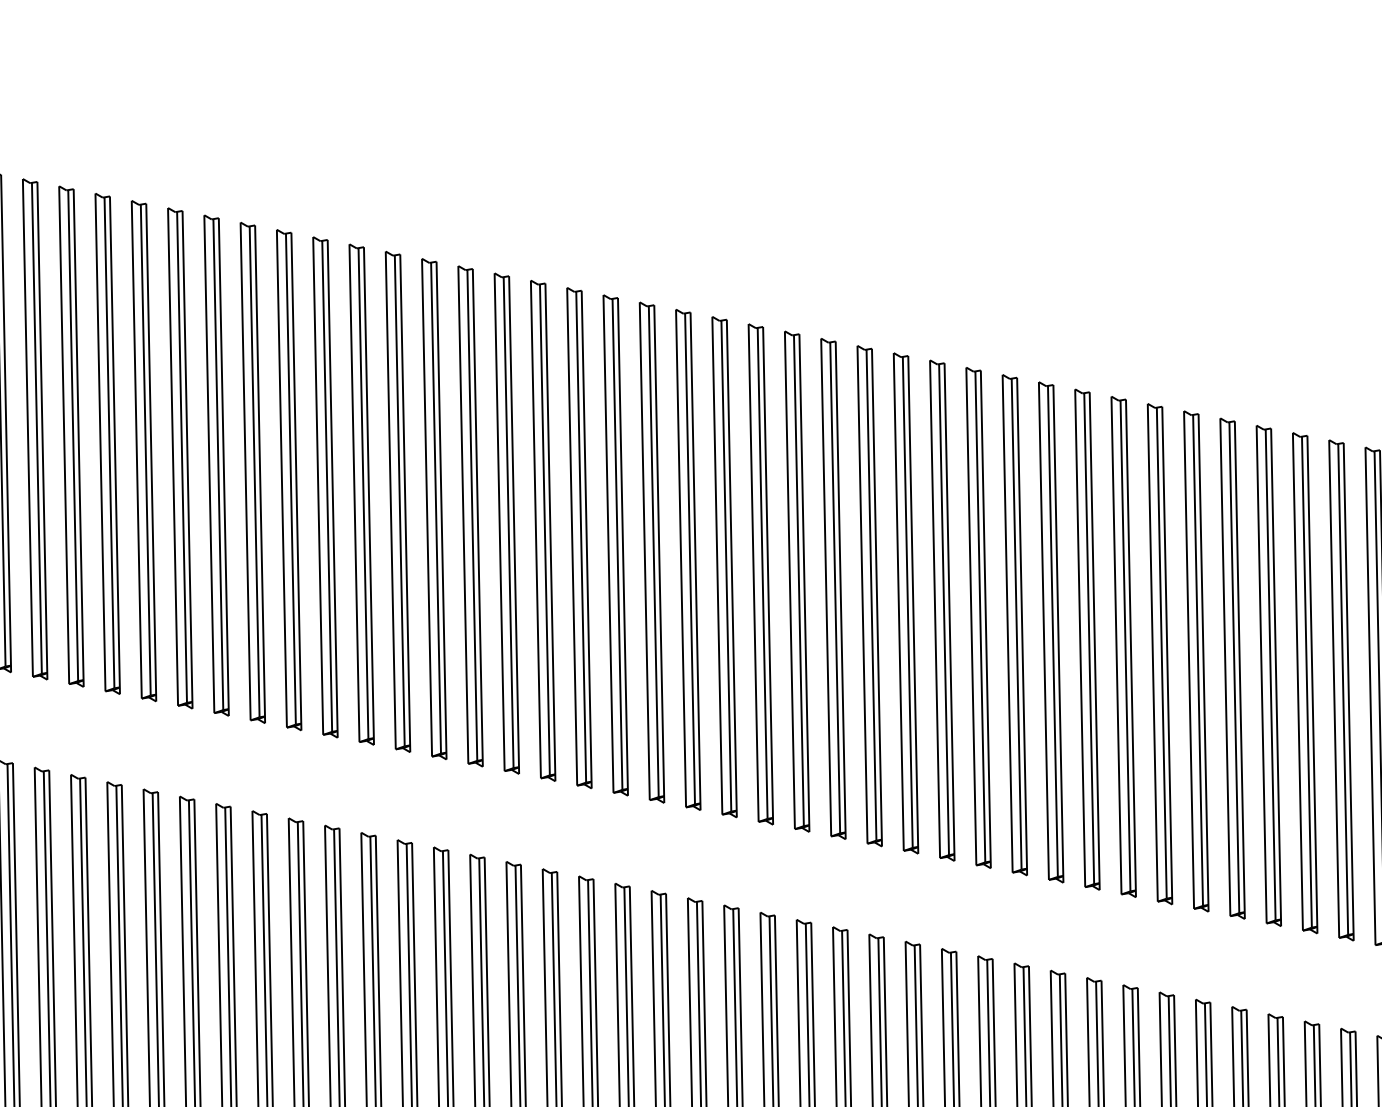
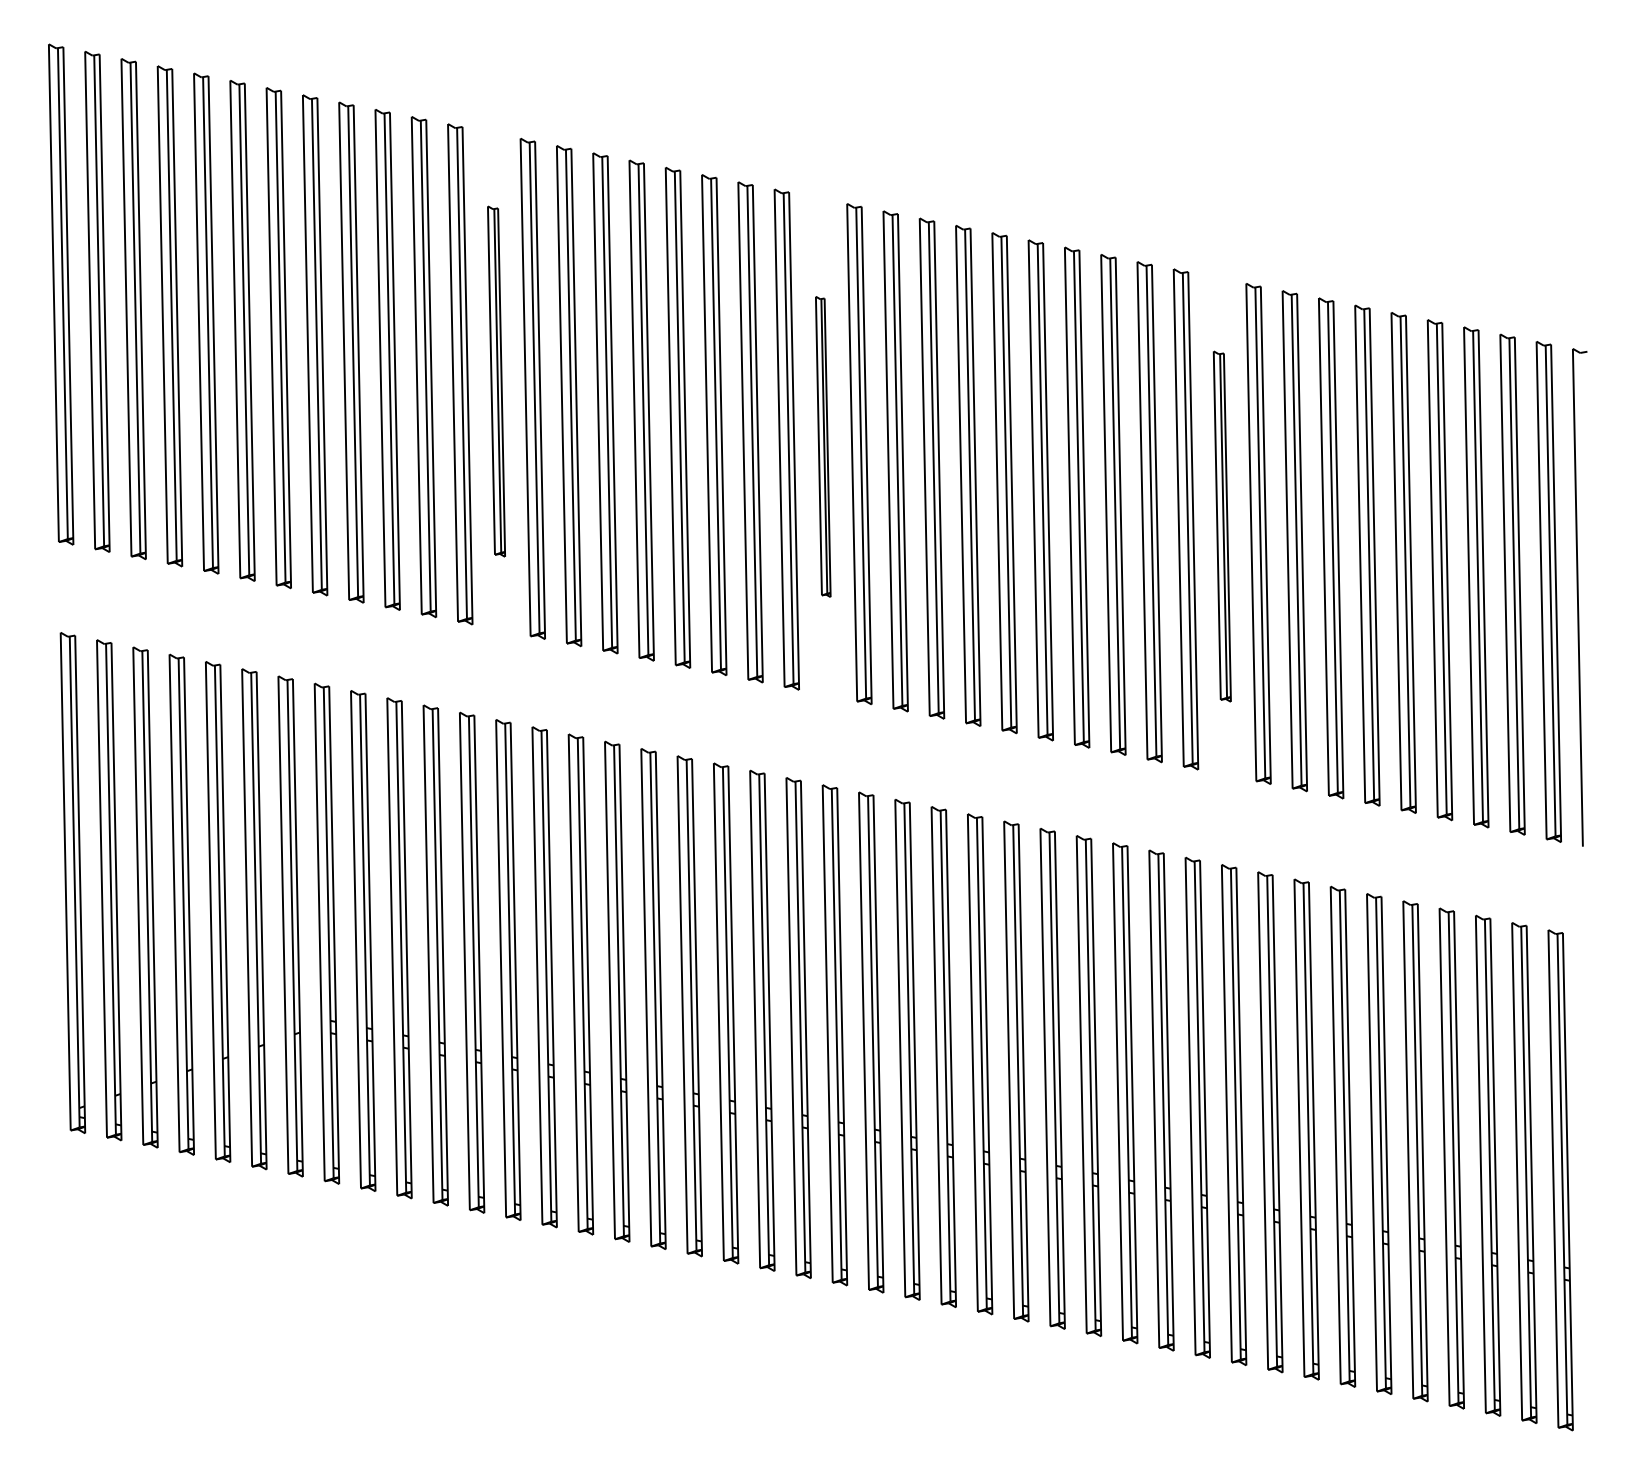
part: (361, 494) -> (496, 381), size x0.7
part: (688, 559) -> (823, 446), size x0.6
part: (1087, 639) -> (1222, 526), size x0.7

